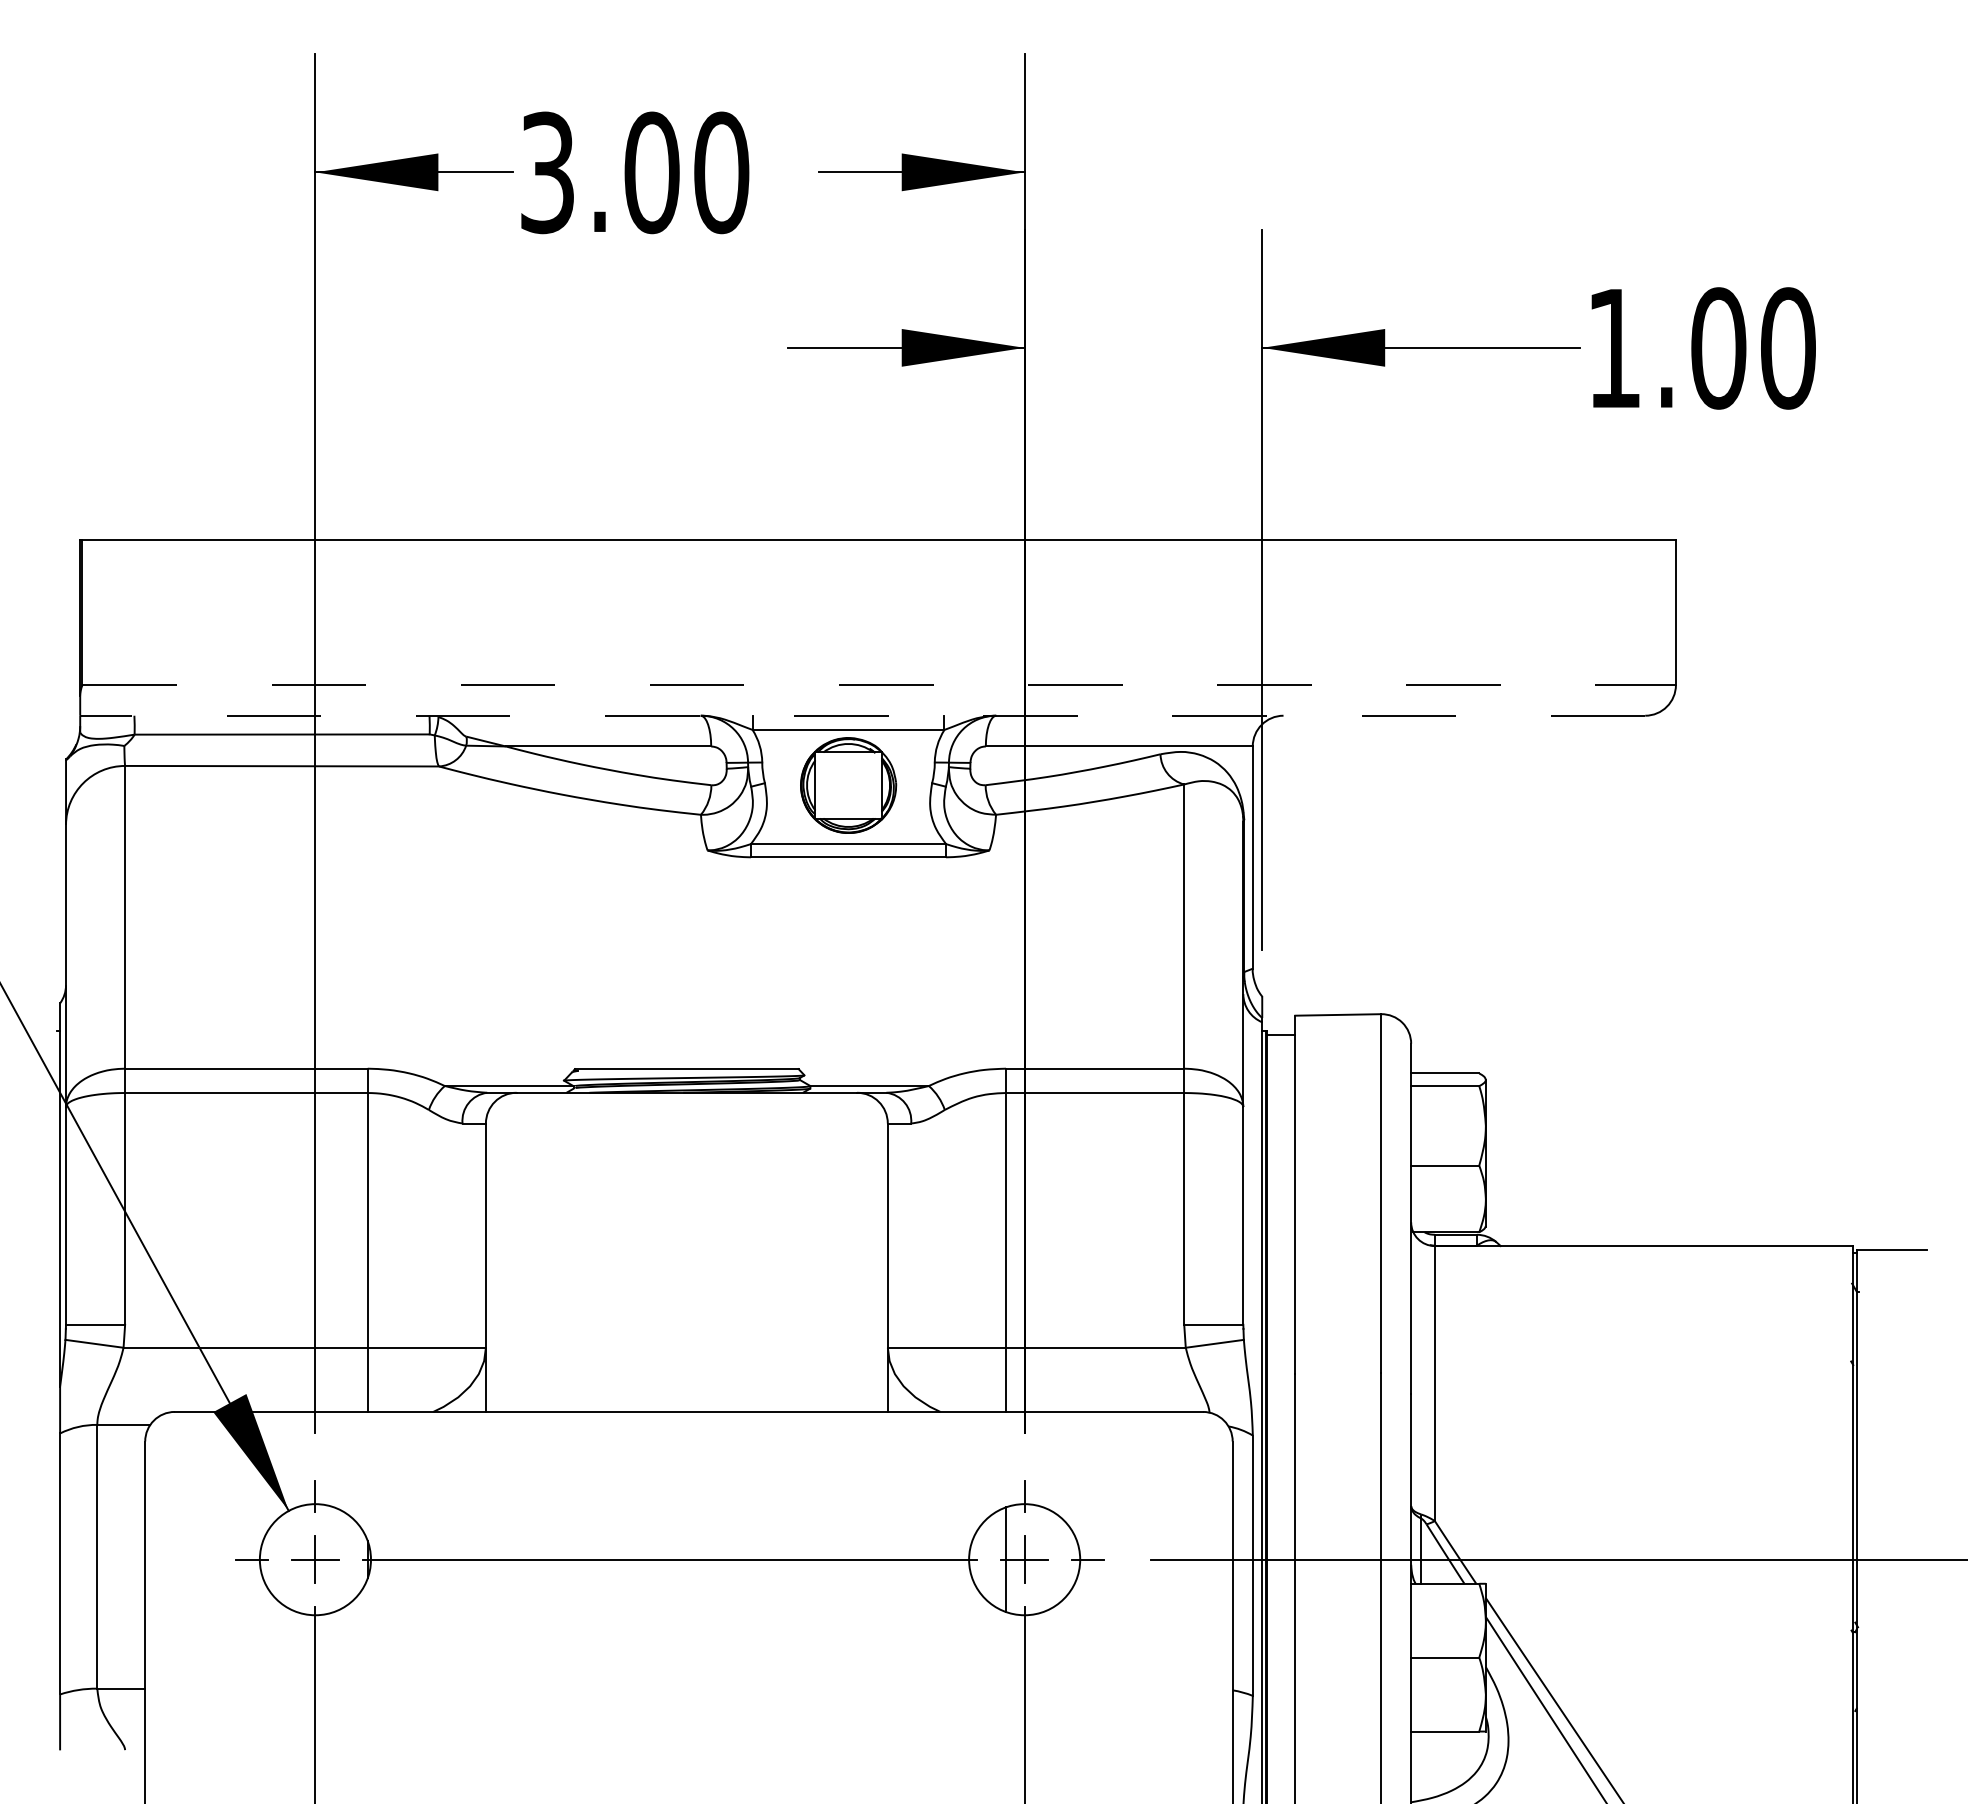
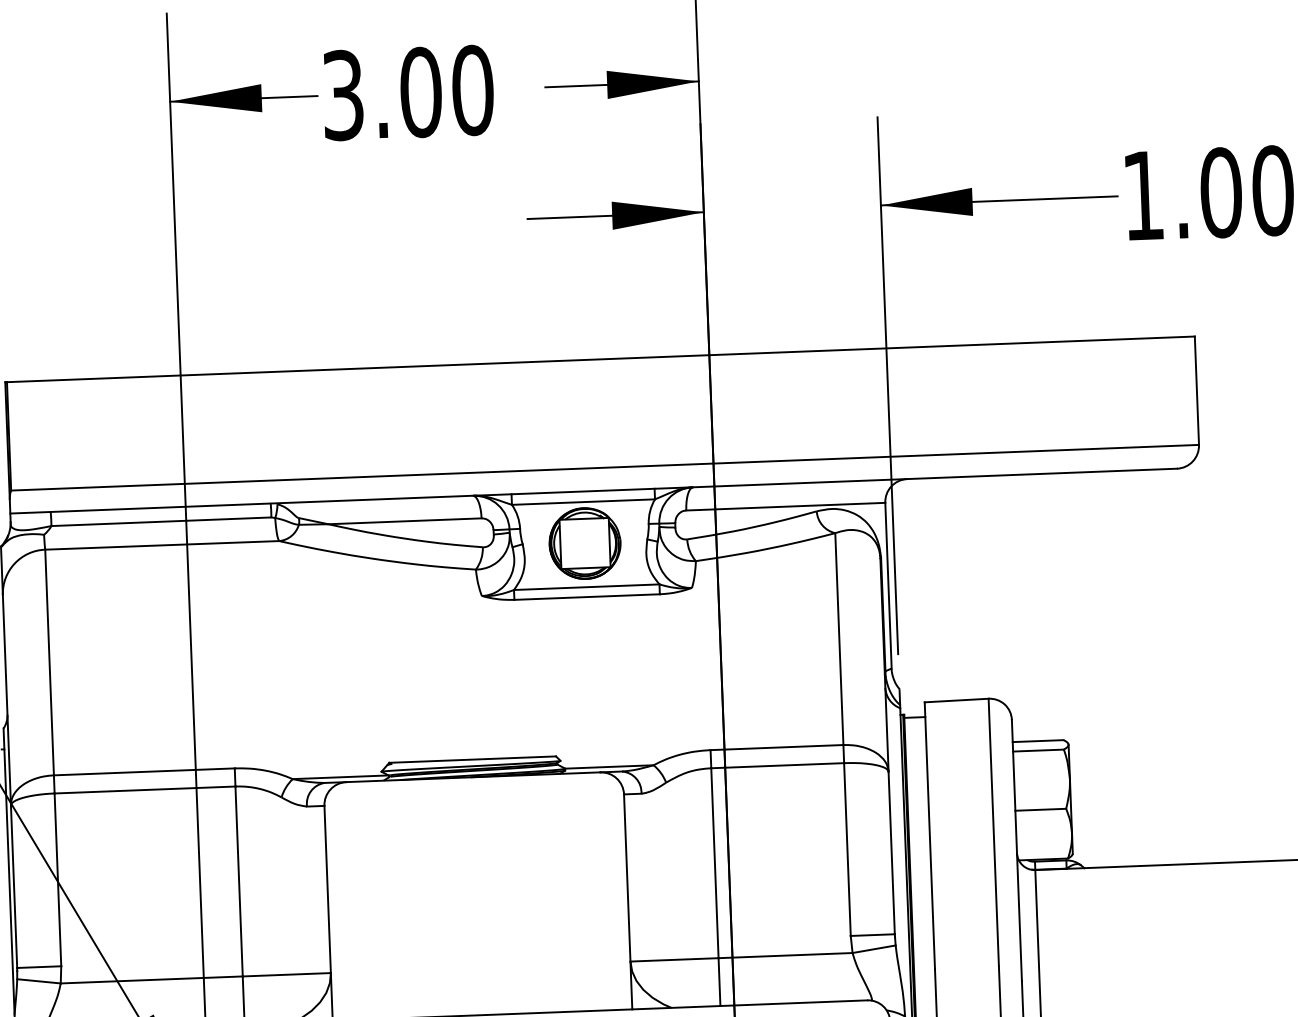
line: (879, 685) -> (605, 468), dashed -> solid
line: (862, 715) -> (593, 490), dashed -> solid

